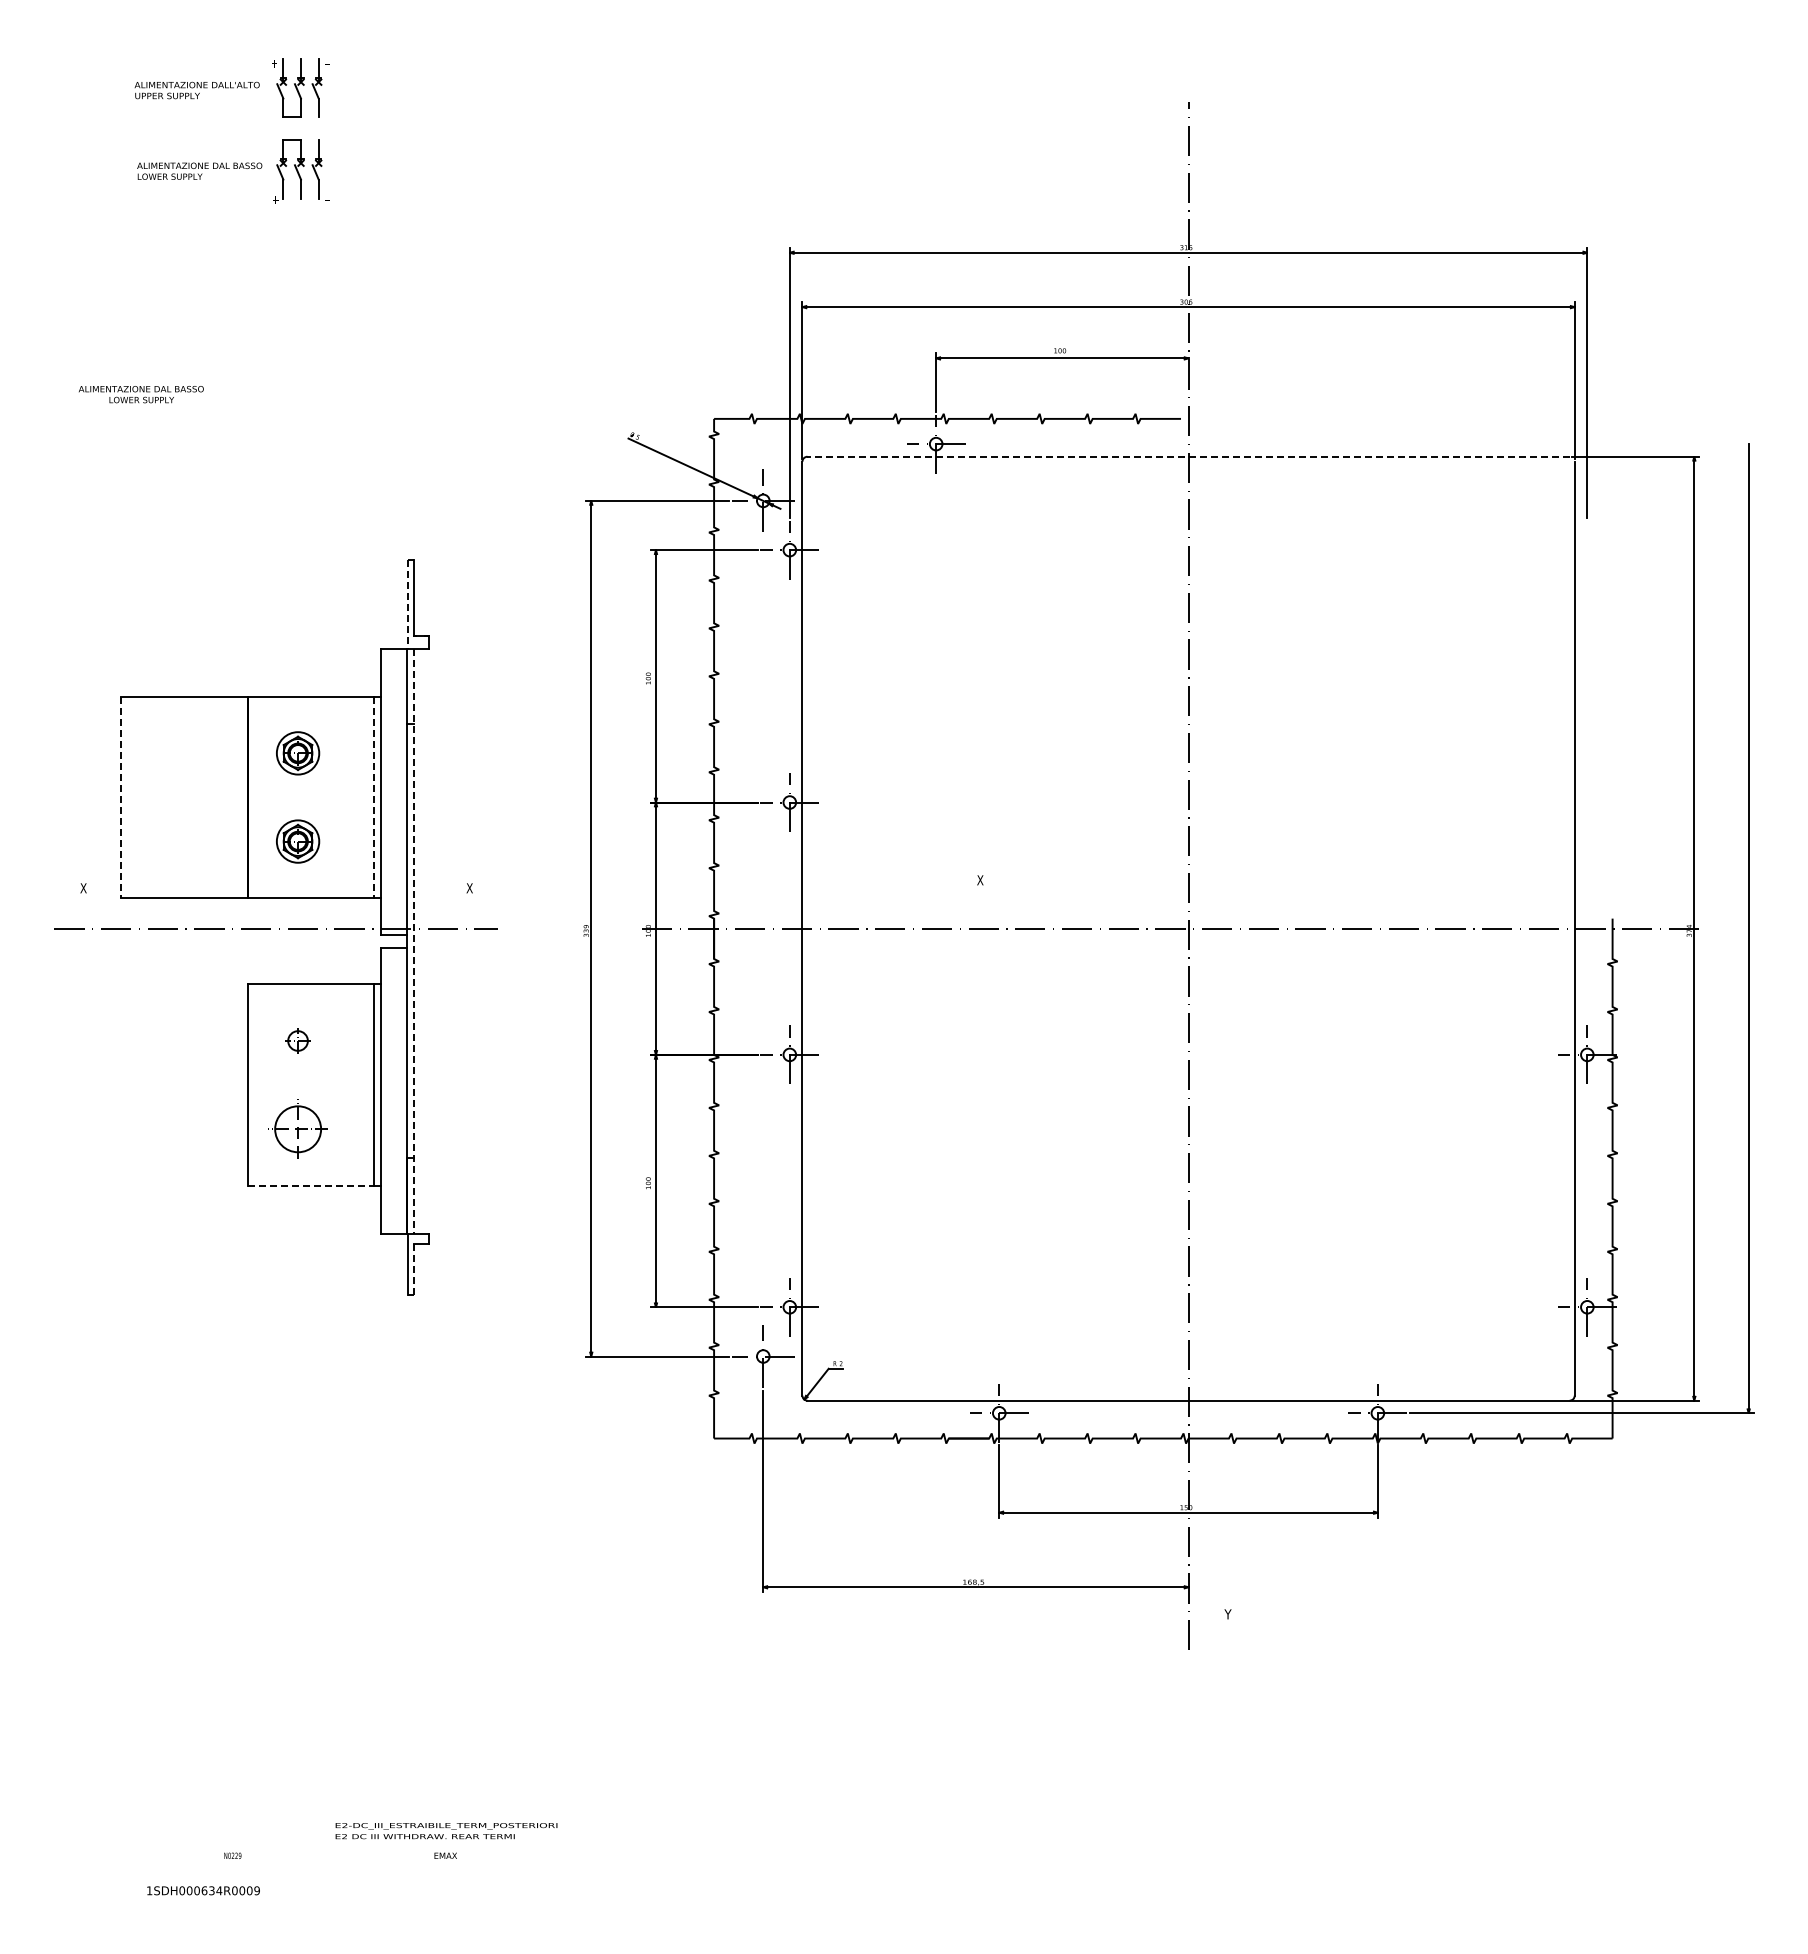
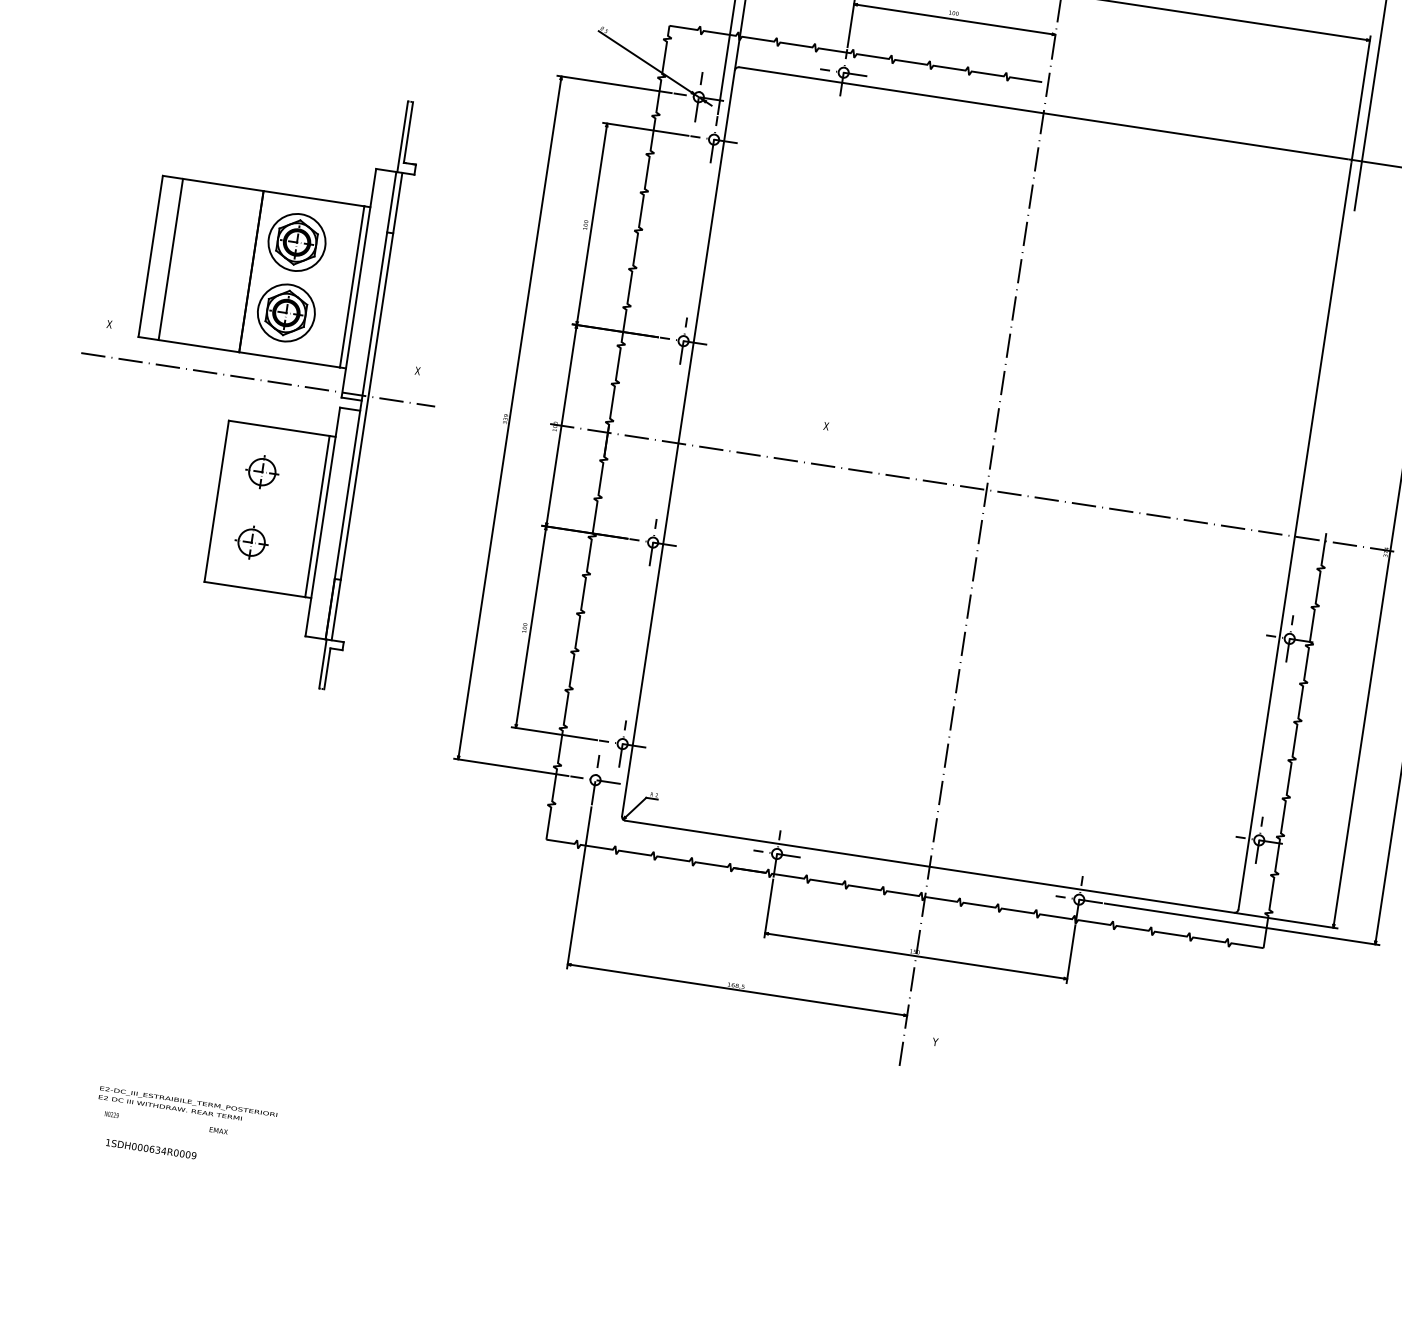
line: (1188, 456) -> (1043, 113), dashed -> solid
line: (407, 604) -> (402, 136), dashed -> solid
part: (297, 753) -> (296, 242), size x1.67
line: (121, 797) -> (150, 256), dashed -> solid
line: (146, 797) -> (170, 259), added
line: (373, 797) -> (351, 286), dashed -> solid
part: (297, 841) -> (285, 312), size x1.67
line: (414, 941) -> (367, 406), dashed -> solid
part: (297, 1040) -> (261, 471), size x1.67
part: (297, 1129) -> (251, 542), size x0.71
line: (311, 1186) -> (255, 589), dashed -> solid
line: (414, 1269) -> (327, 668), dashed -> solid
text: (446, 1831) -> (187, 1106), moved
text: (445, 1855) -> (218, 1130), moved
text: (203, 1890) -> (151, 1148), moved

